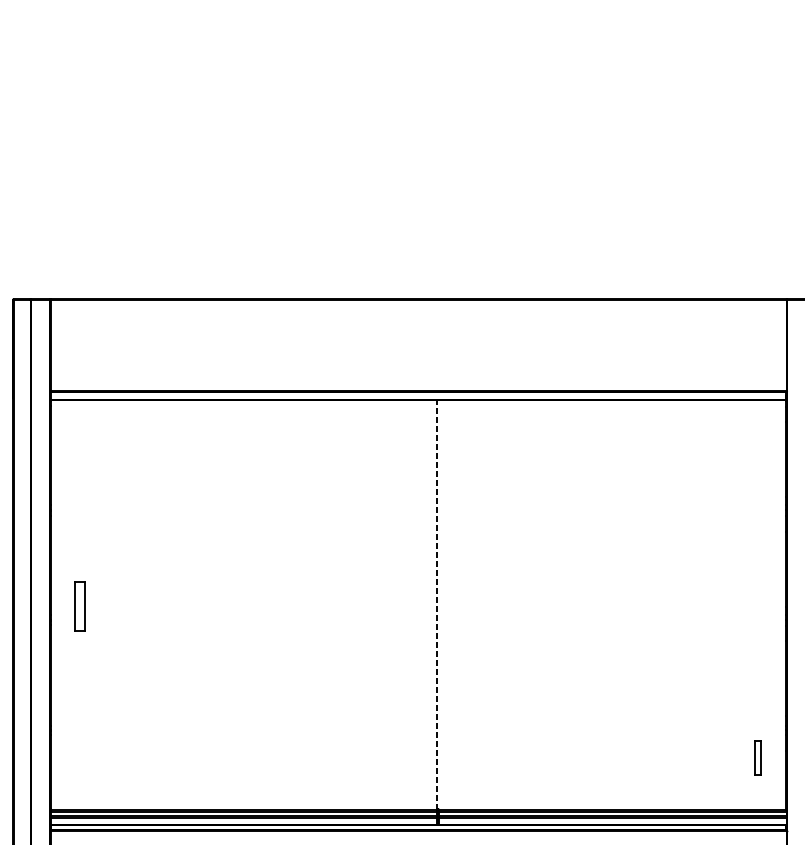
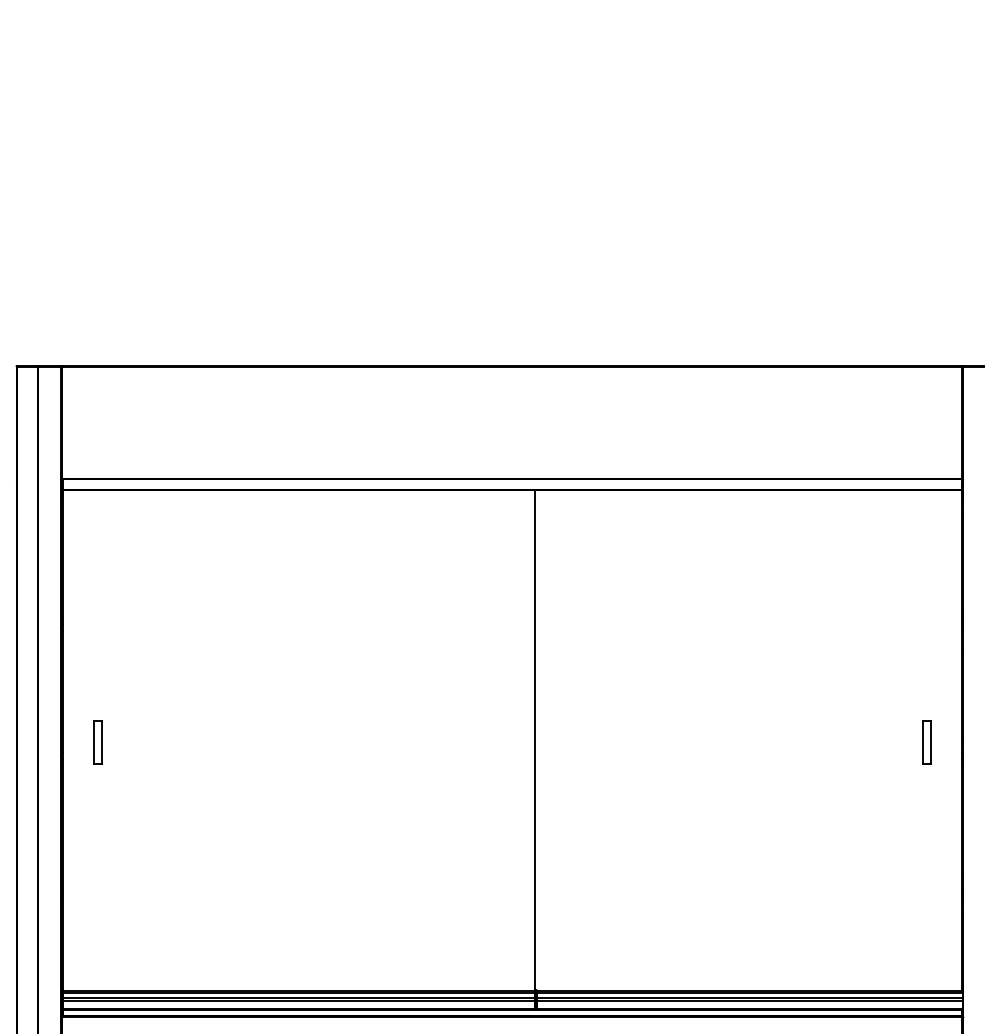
line: (436, 604) -> (534, 739), dashed -> solid
part: (79, 606) -> (97, 742), size x0.71
part: (757, 758) -> (926, 742), moved

